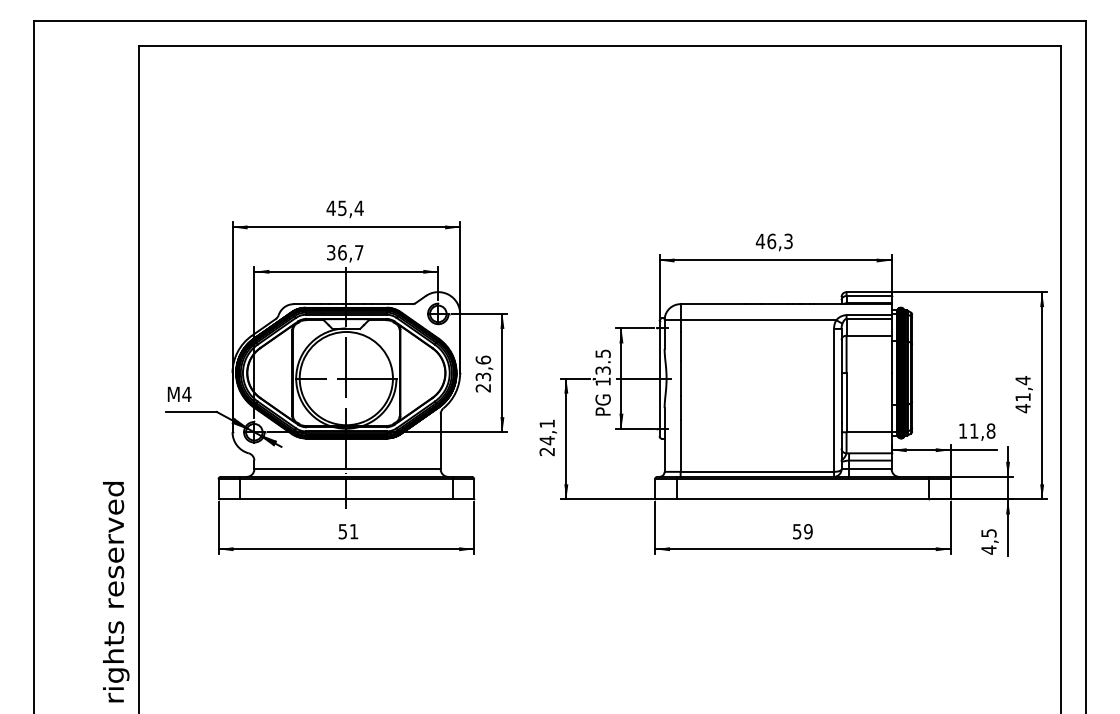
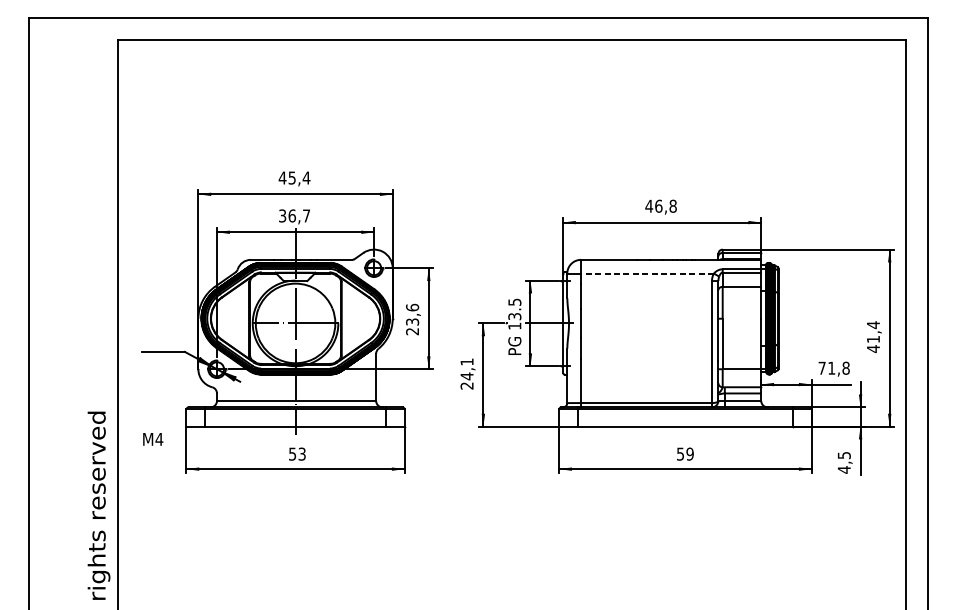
text: (788, 241) -> (673, 206), 46,3 -> 46,8
line: (758, 320) -> (647, 273), solid -> dashed
text: (179, 394) -> (153, 439), moved
text: (963, 430) -> (822, 367), 11,8 -> 71,8
text: (354, 531) -> (302, 454), 51 -> 53

